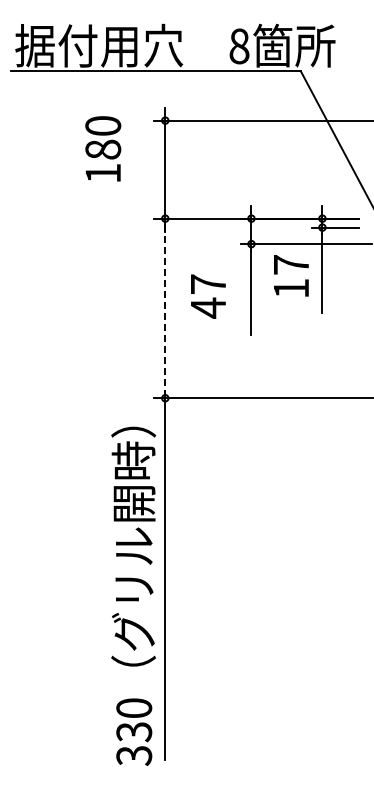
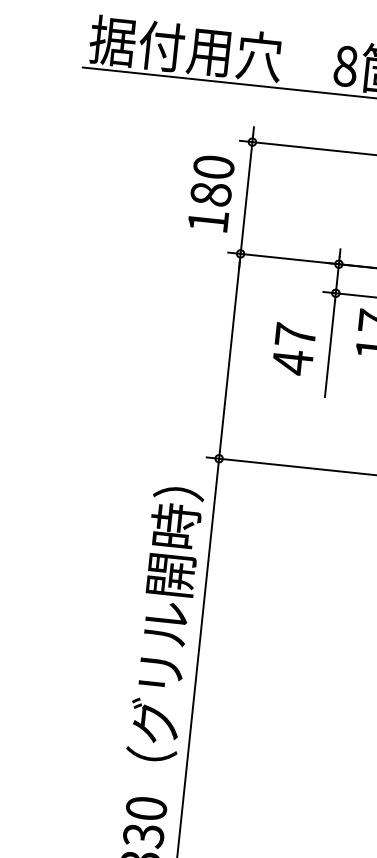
text: (103, 148) -> (211, 193), moved
text: (208, 296) -> (294, 349), moved
line: (165, 308) -> (230, 356), dashed -> solid

